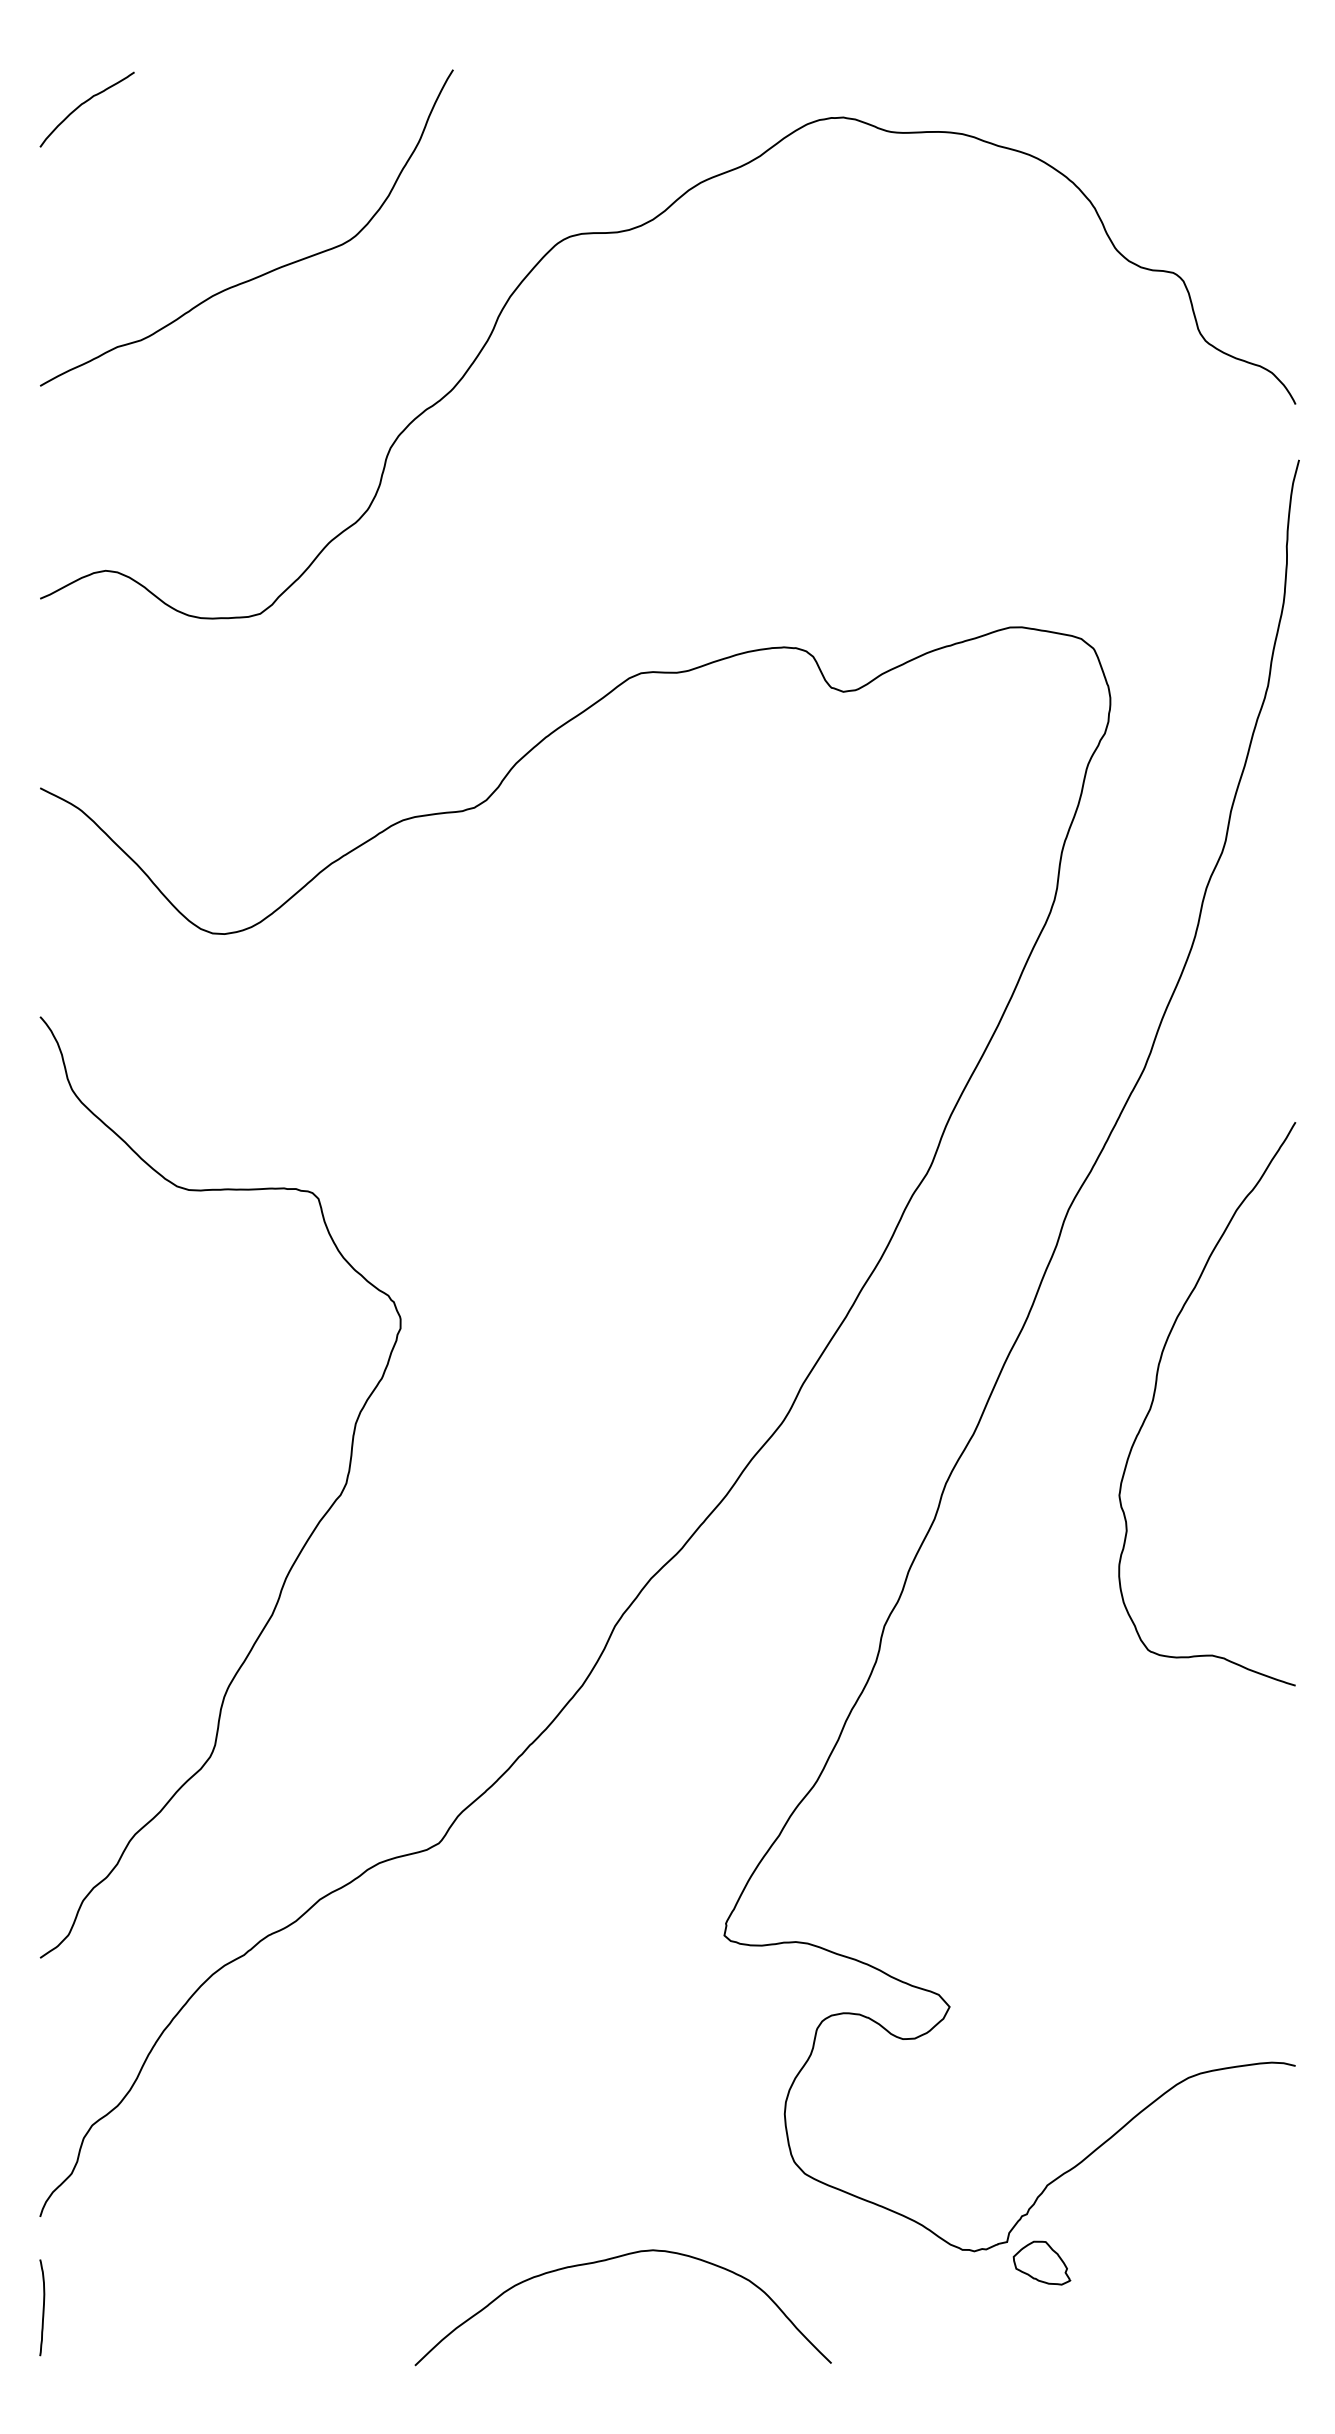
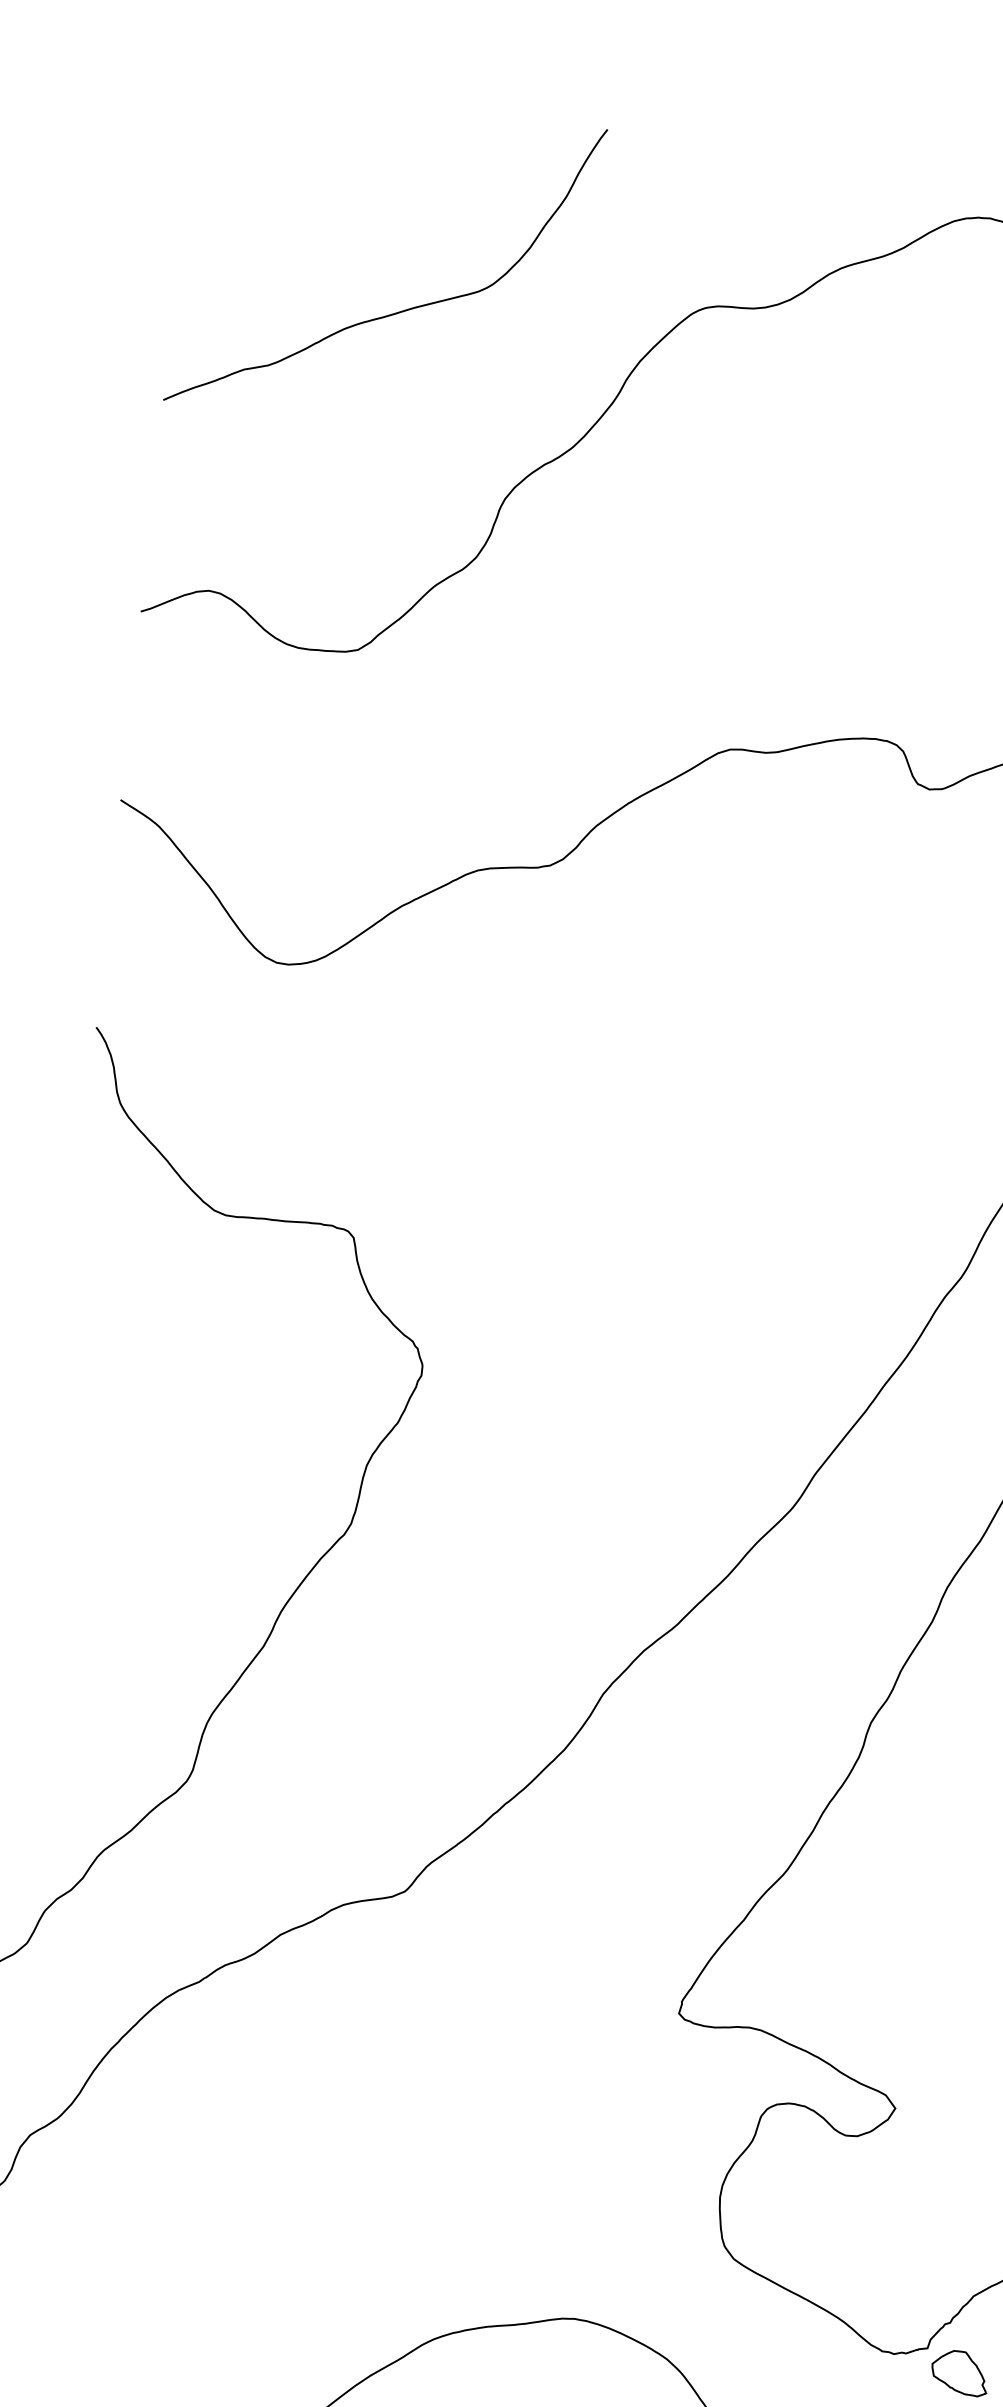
curve: (83, 104) -> (236, 124), removed

